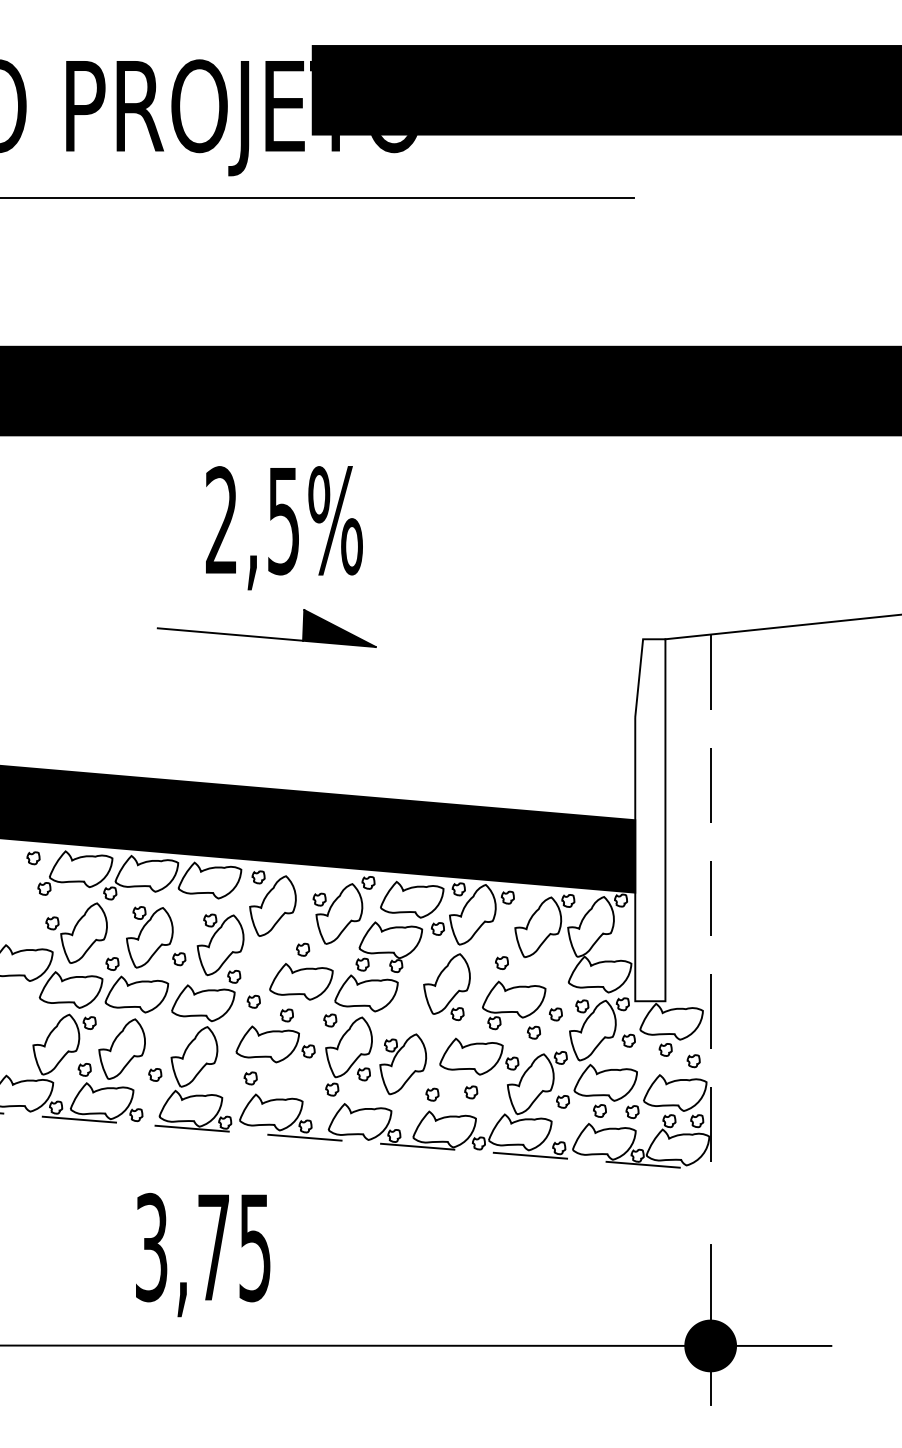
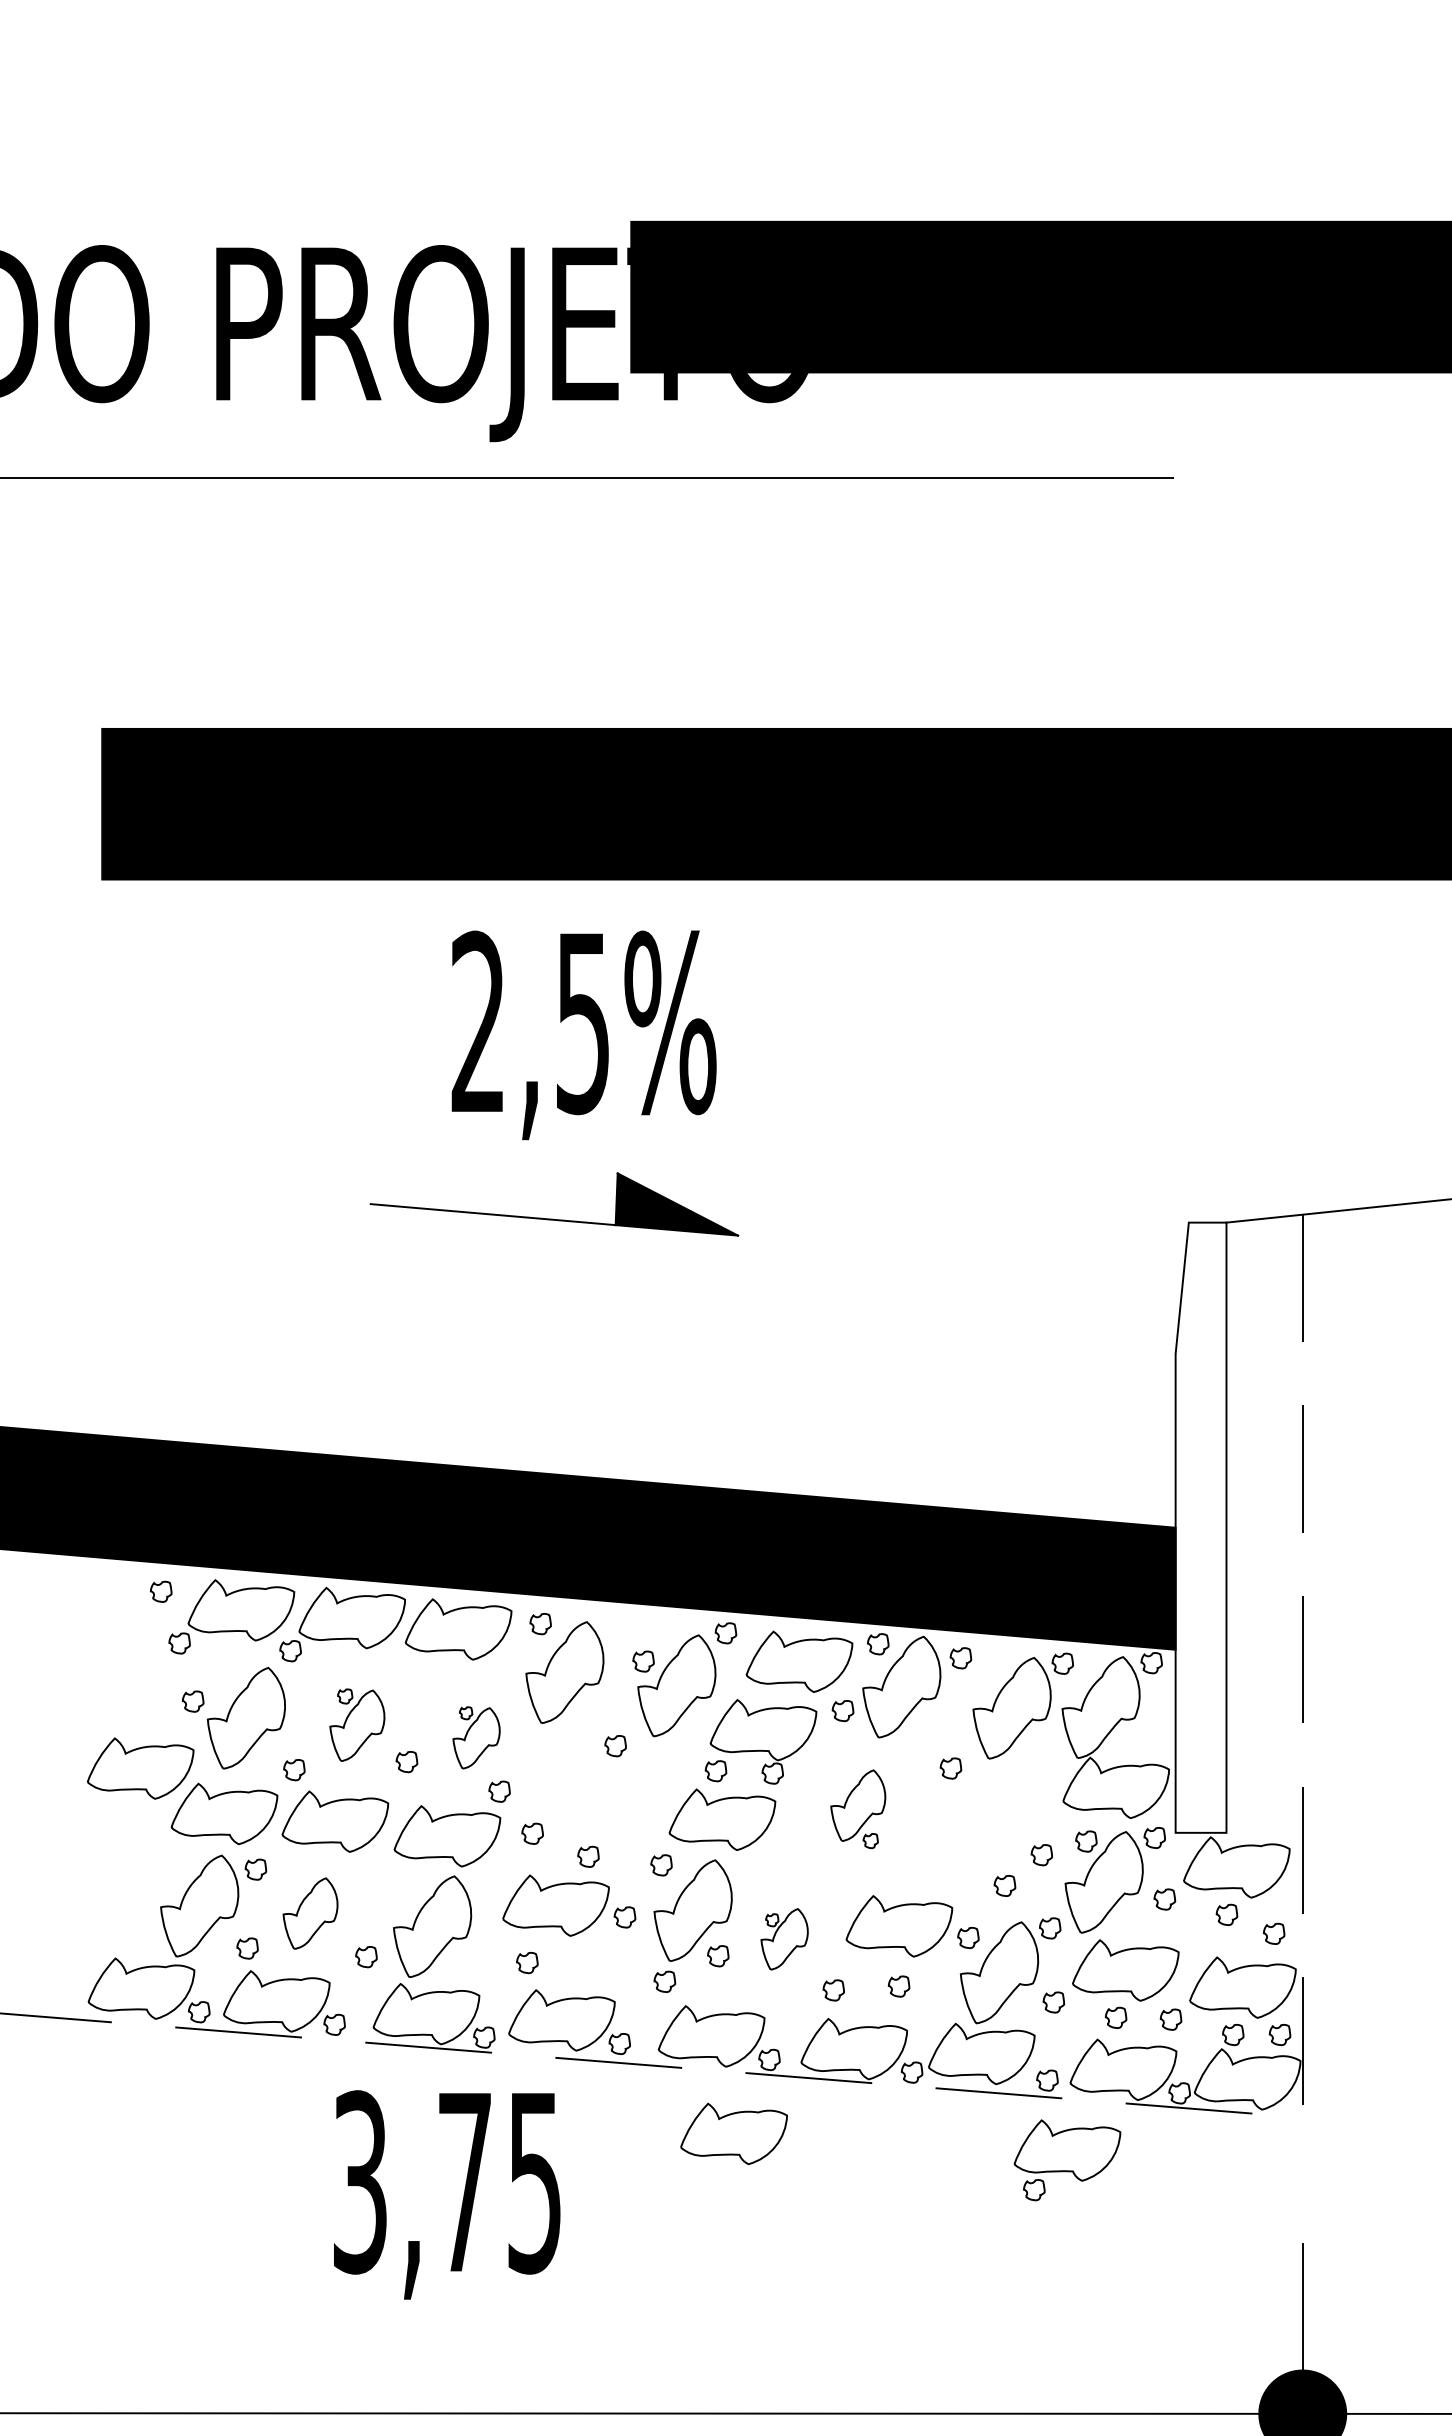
part: (149, 937) -> (356, 1725), size x0.7
part: (220, 944) -> (476, 1737), size x0.6
part: (301, 981) -> (734, 2133), moved
part: (446, 987) -> (857, 1809), size x0.7
part: (514, 1005) -> (1068, 2160), moved
part: (121, 1048) -> (309, 1912), size x0.7
part: (403, 1064) -> (784, 1939), size x0.6
text: (203, 1255) -> (447, 2195), moved

